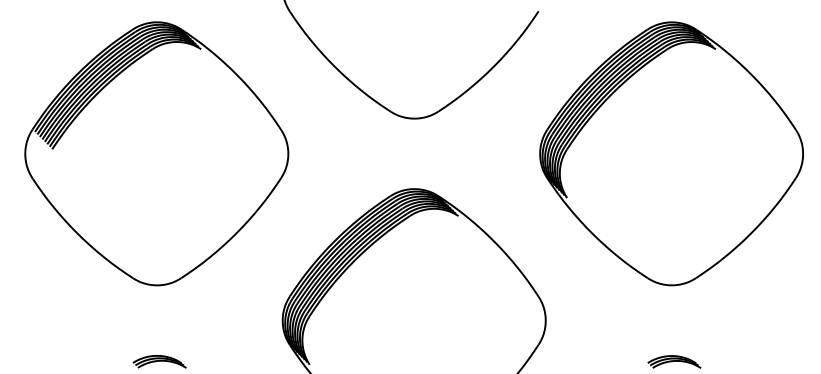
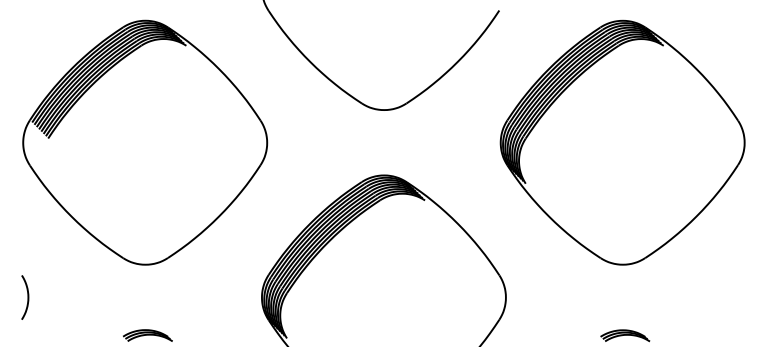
curve: (30, 320) -> (28, 297), added

